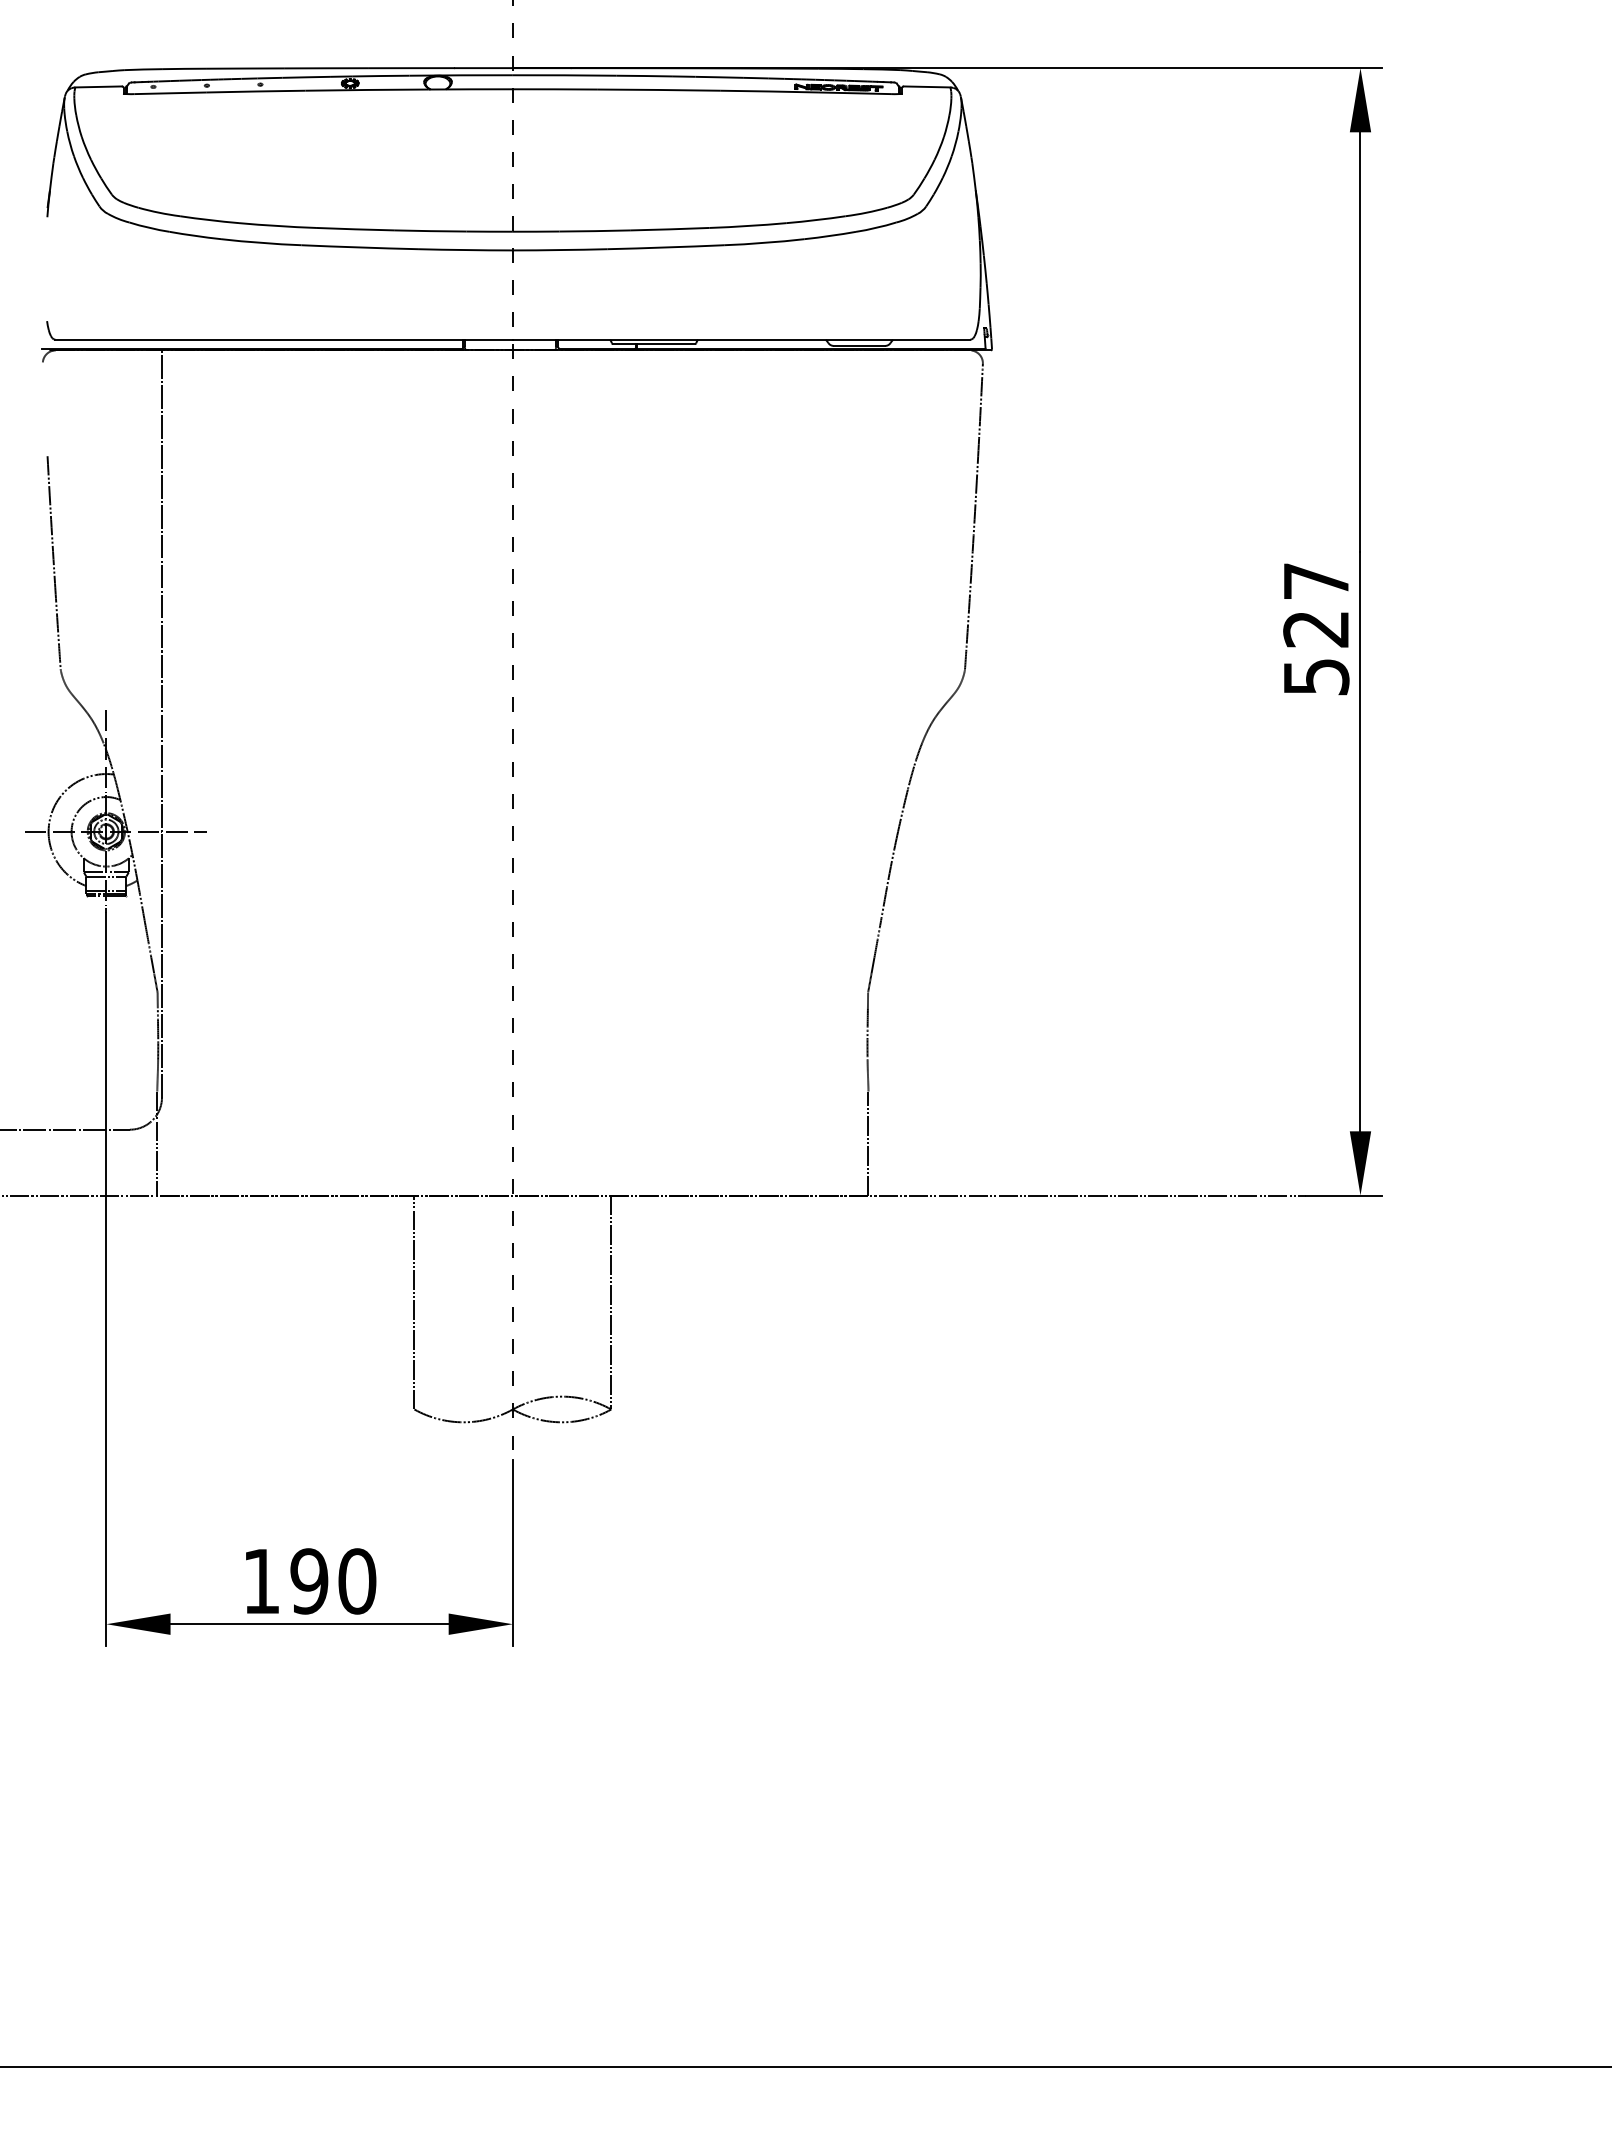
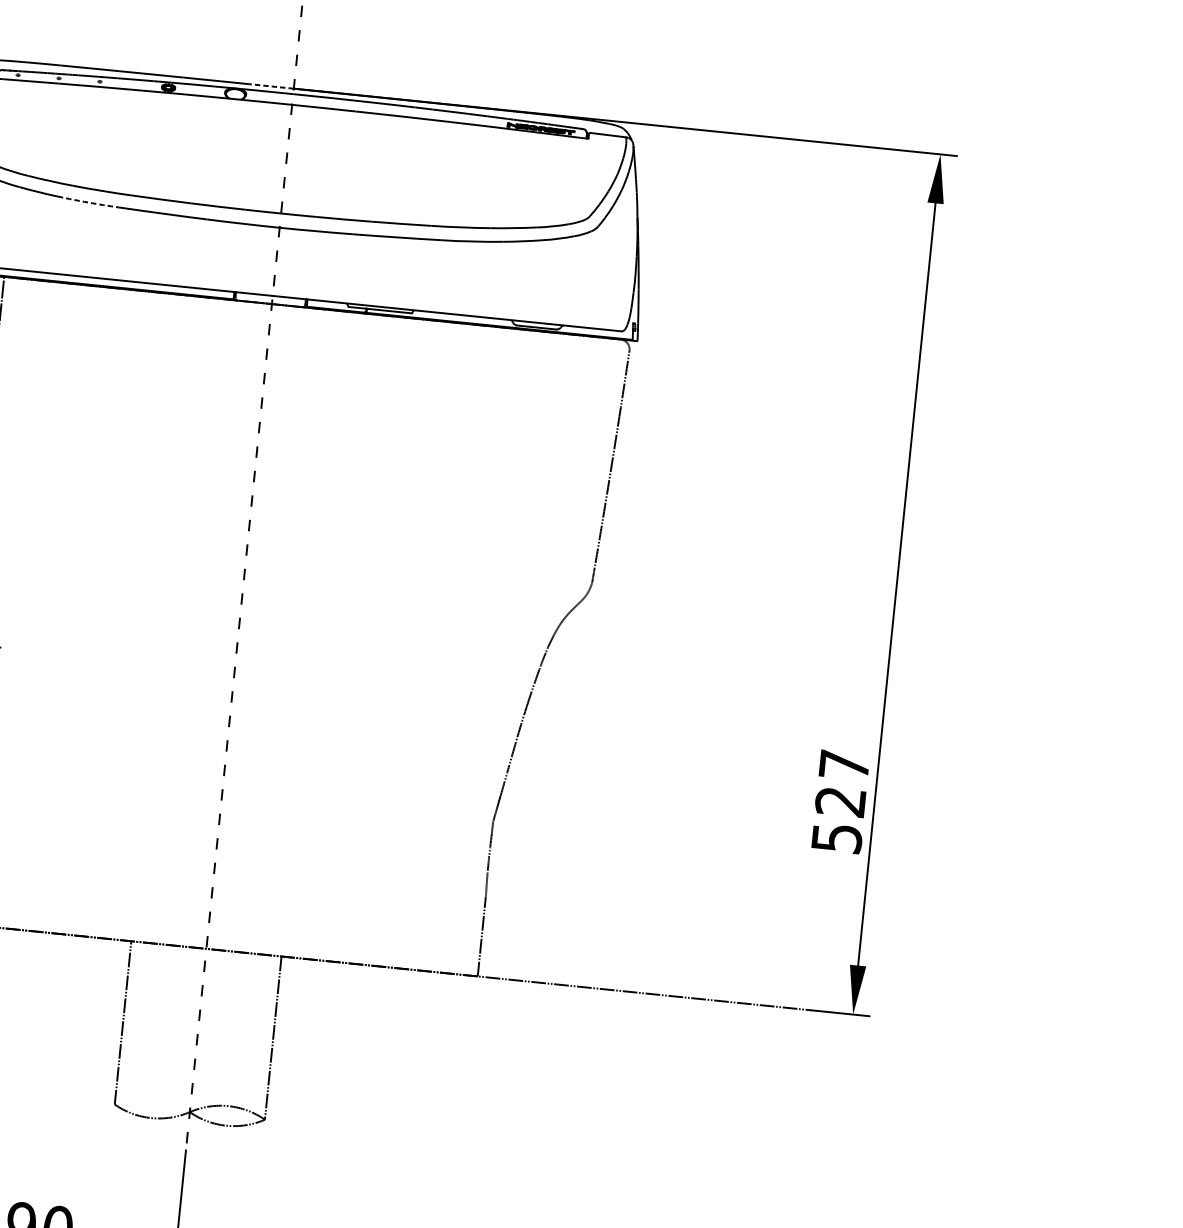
line: (483, 68) -> (271, 86), solid -> dashed
arc: (261, 242) -> (88, 202), solid -> dashed
text: (1316, 629) -> (840, 802), moved

